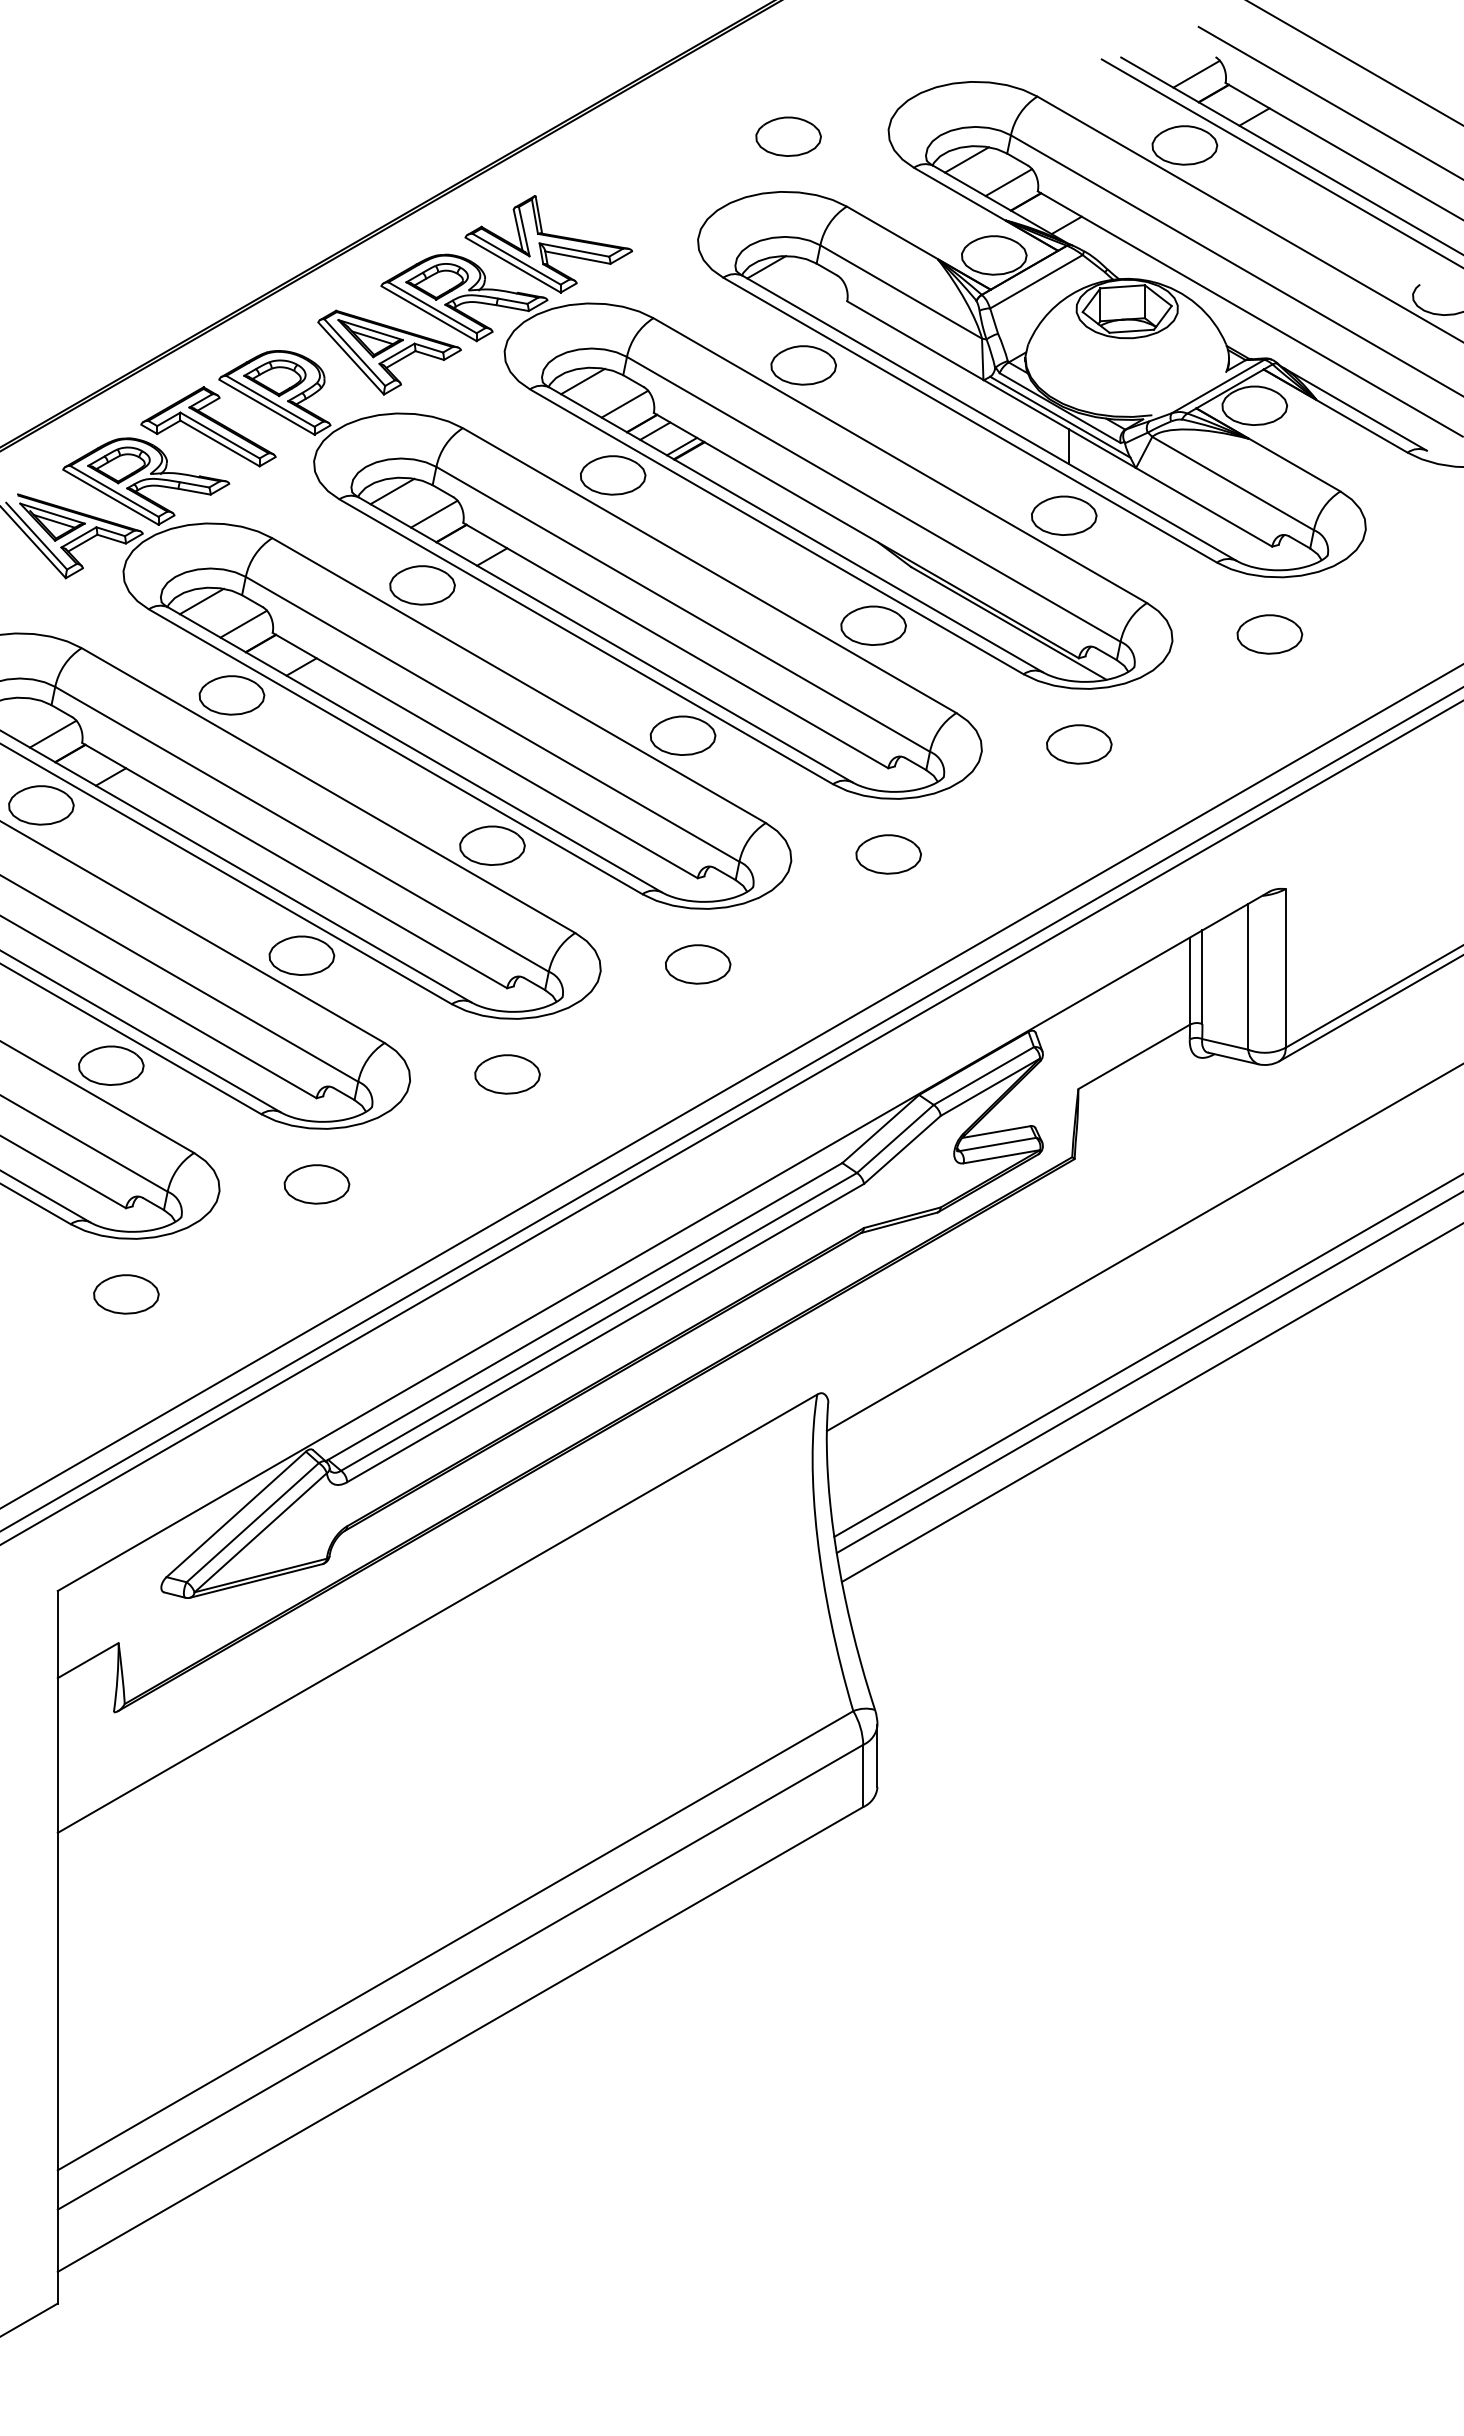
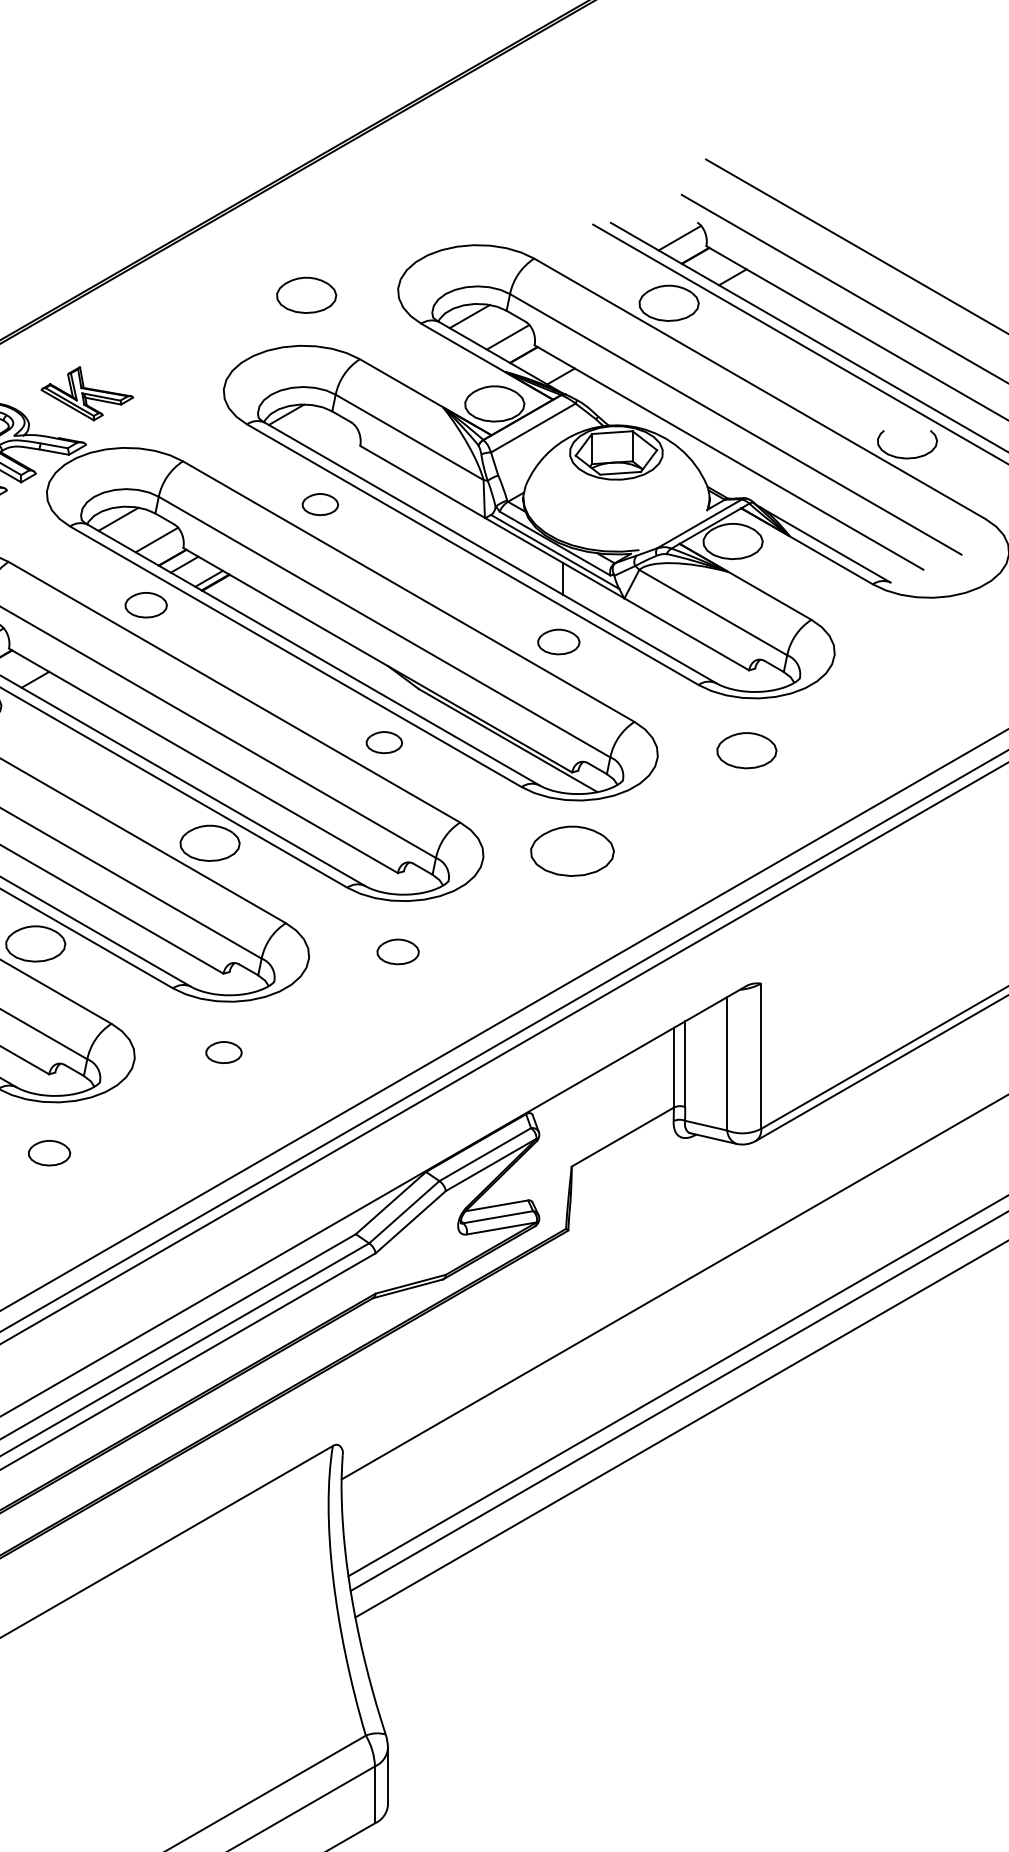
part: (548, 244) -> (87, 393), size x0.6
part: (803, 365) -> (320, 504), size x0.6
part: (613, 475) -> (146, 605), size x0.7
part: (1064, 515) -> (559, 641), size x0.7
part: (873, 625) -> (384, 742), size x0.6
part: (1079, 744) -> (572, 851), size x1.4
part: (888, 854) -> (398, 951), size x0.7
part: (698, 964) -> (224, 1052), size x0.6
part: (507, 1074) -> (49, 1153), size x0.7

